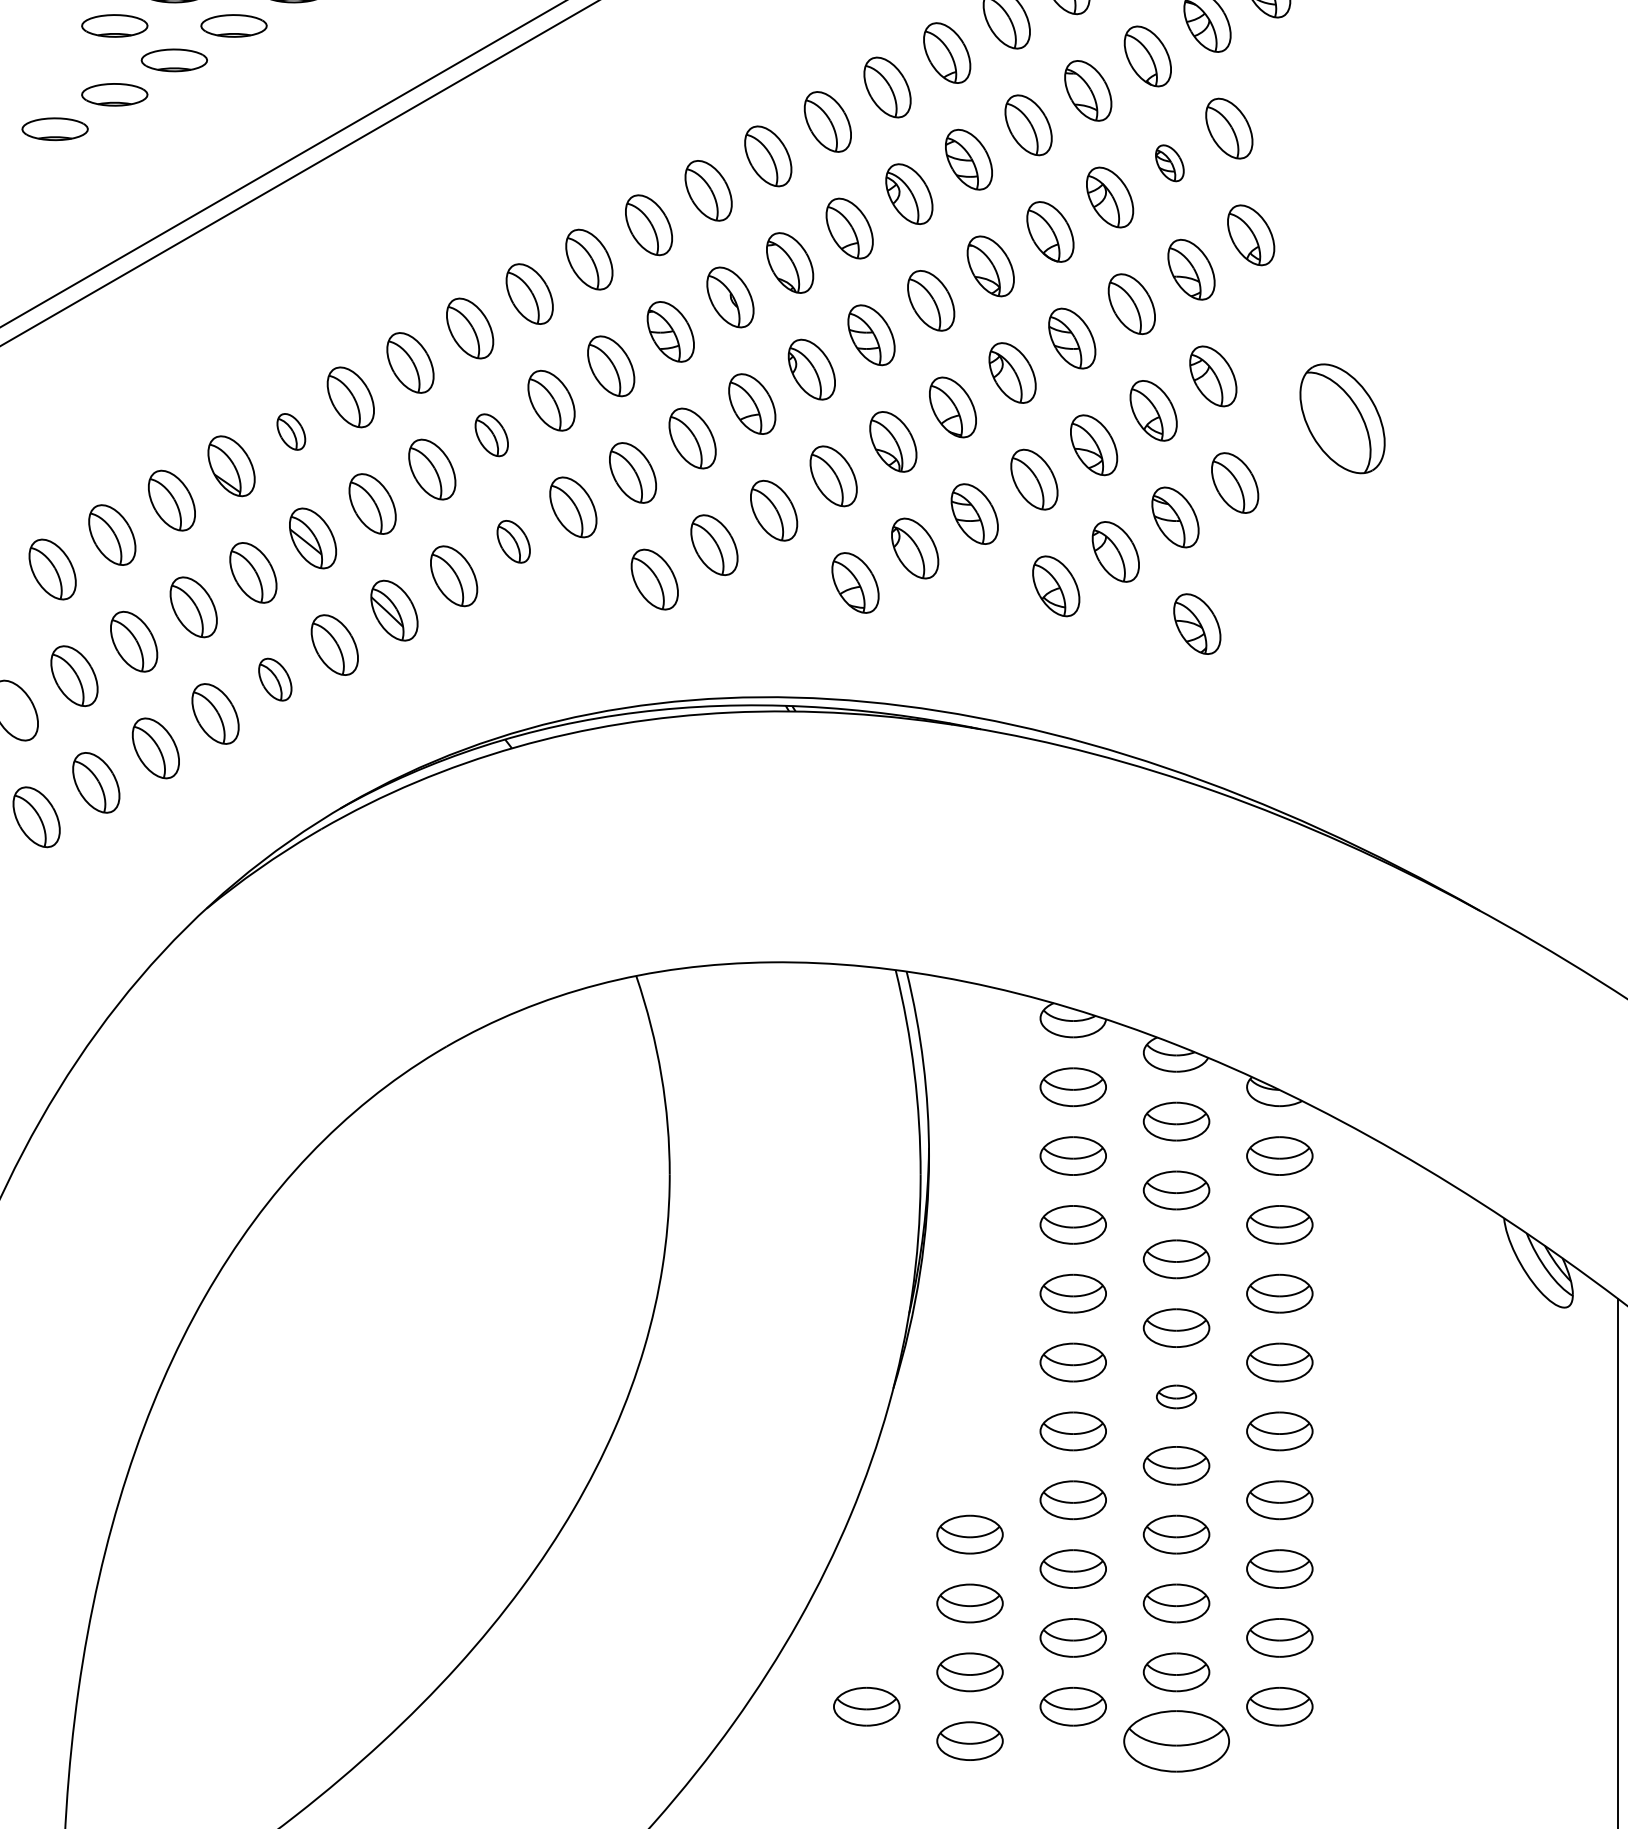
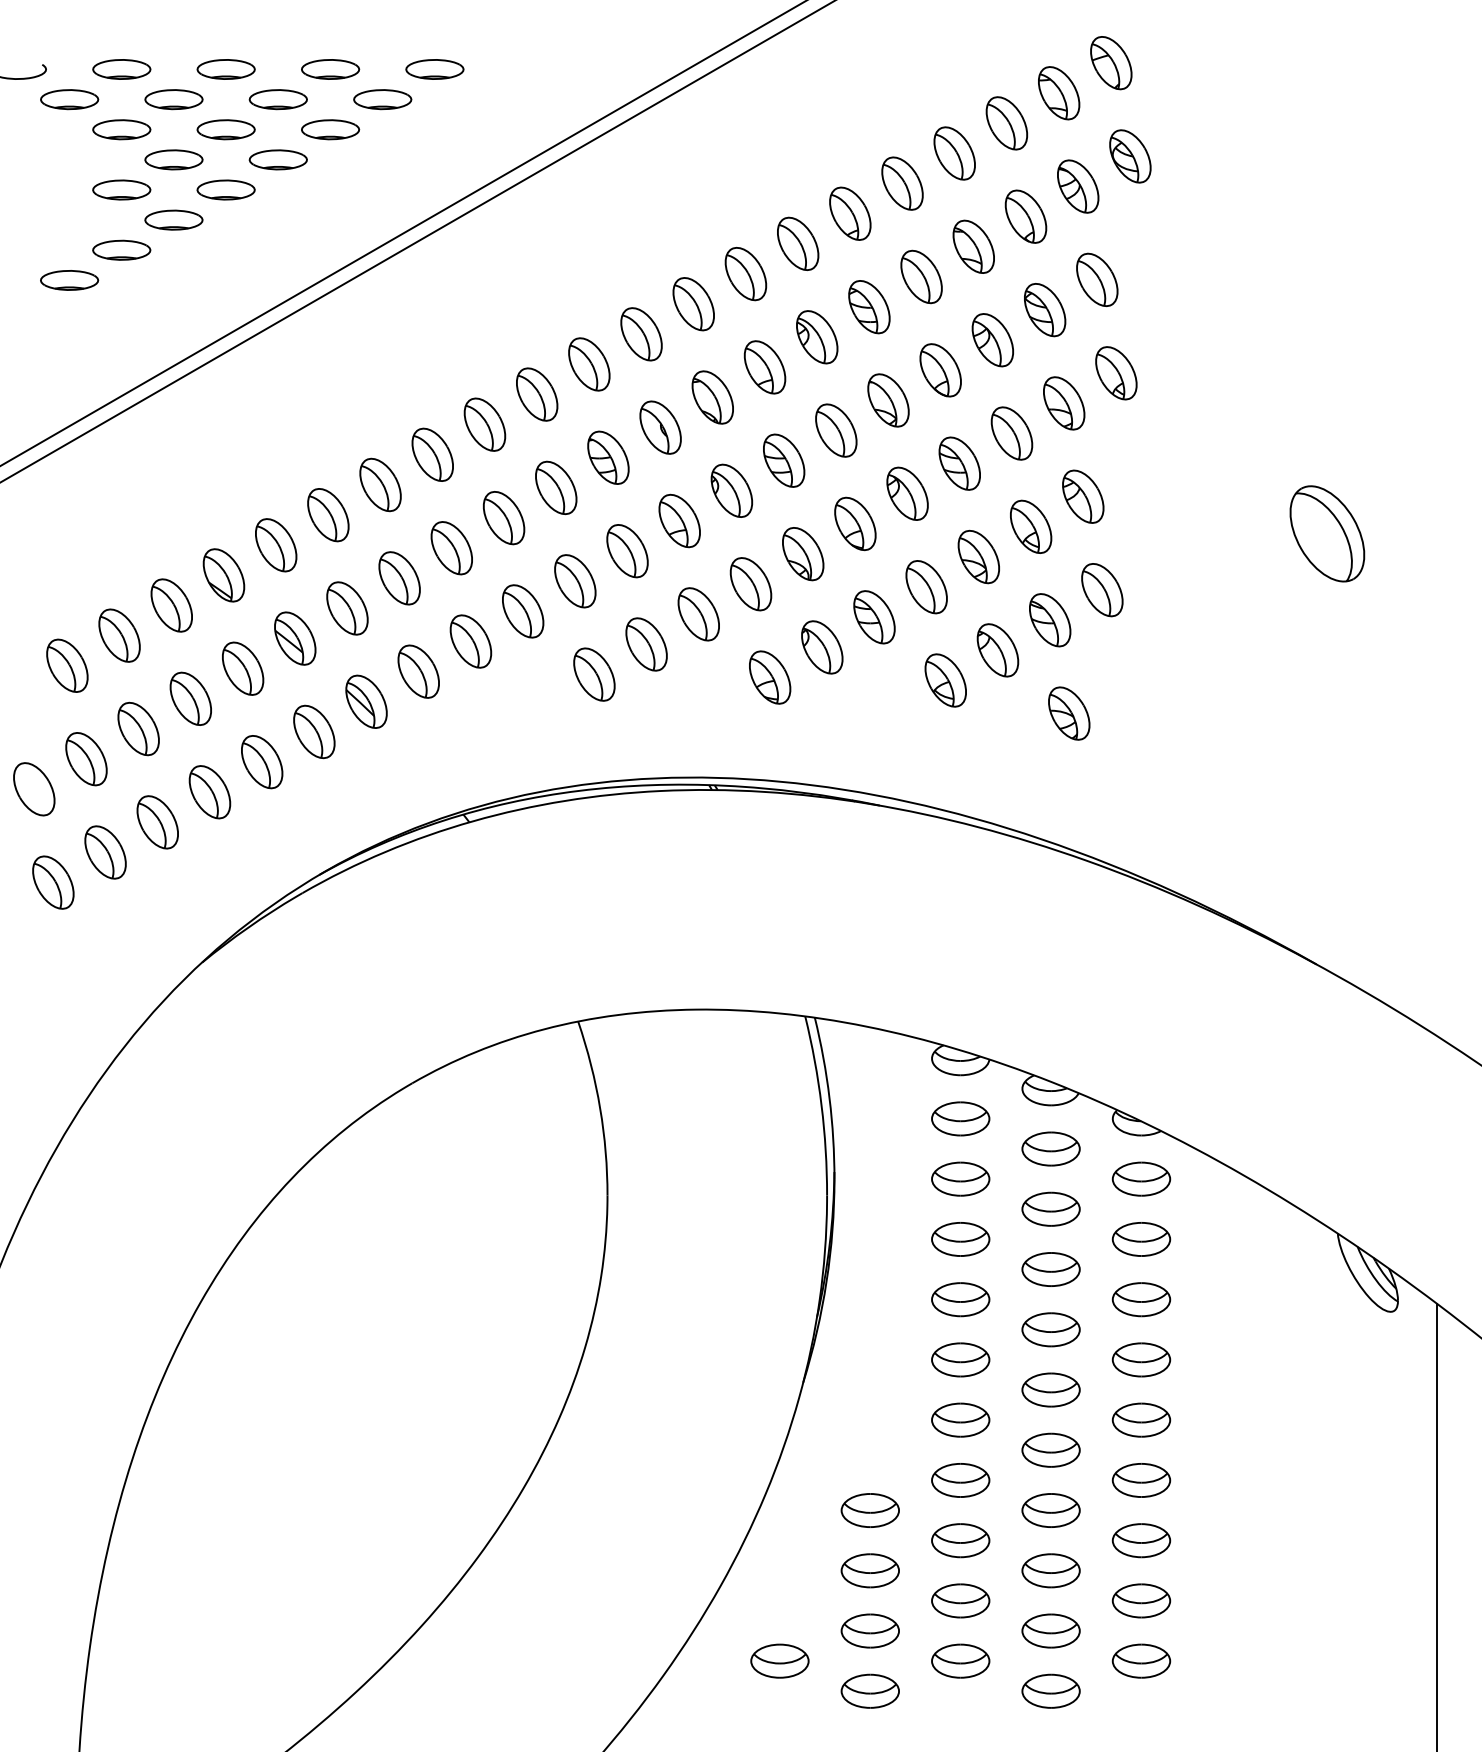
part: (1170, 163) -> (1045, 310), size x1.67
part: (1342, 418) -> (1327, 533), moved
part: (291, 432) -> (276, 545), size x1.67
part: (491, 435) -> (451, 548), size x1.43
part: (513, 541) -> (470, 641), size x1.43
part: (275, 680) -> (262, 762), size x1.43
part: (1175, 1396) -> (1050, 1389), size x1.67
part: (1175, 1740) -> (1050, 1690), size x0.62

